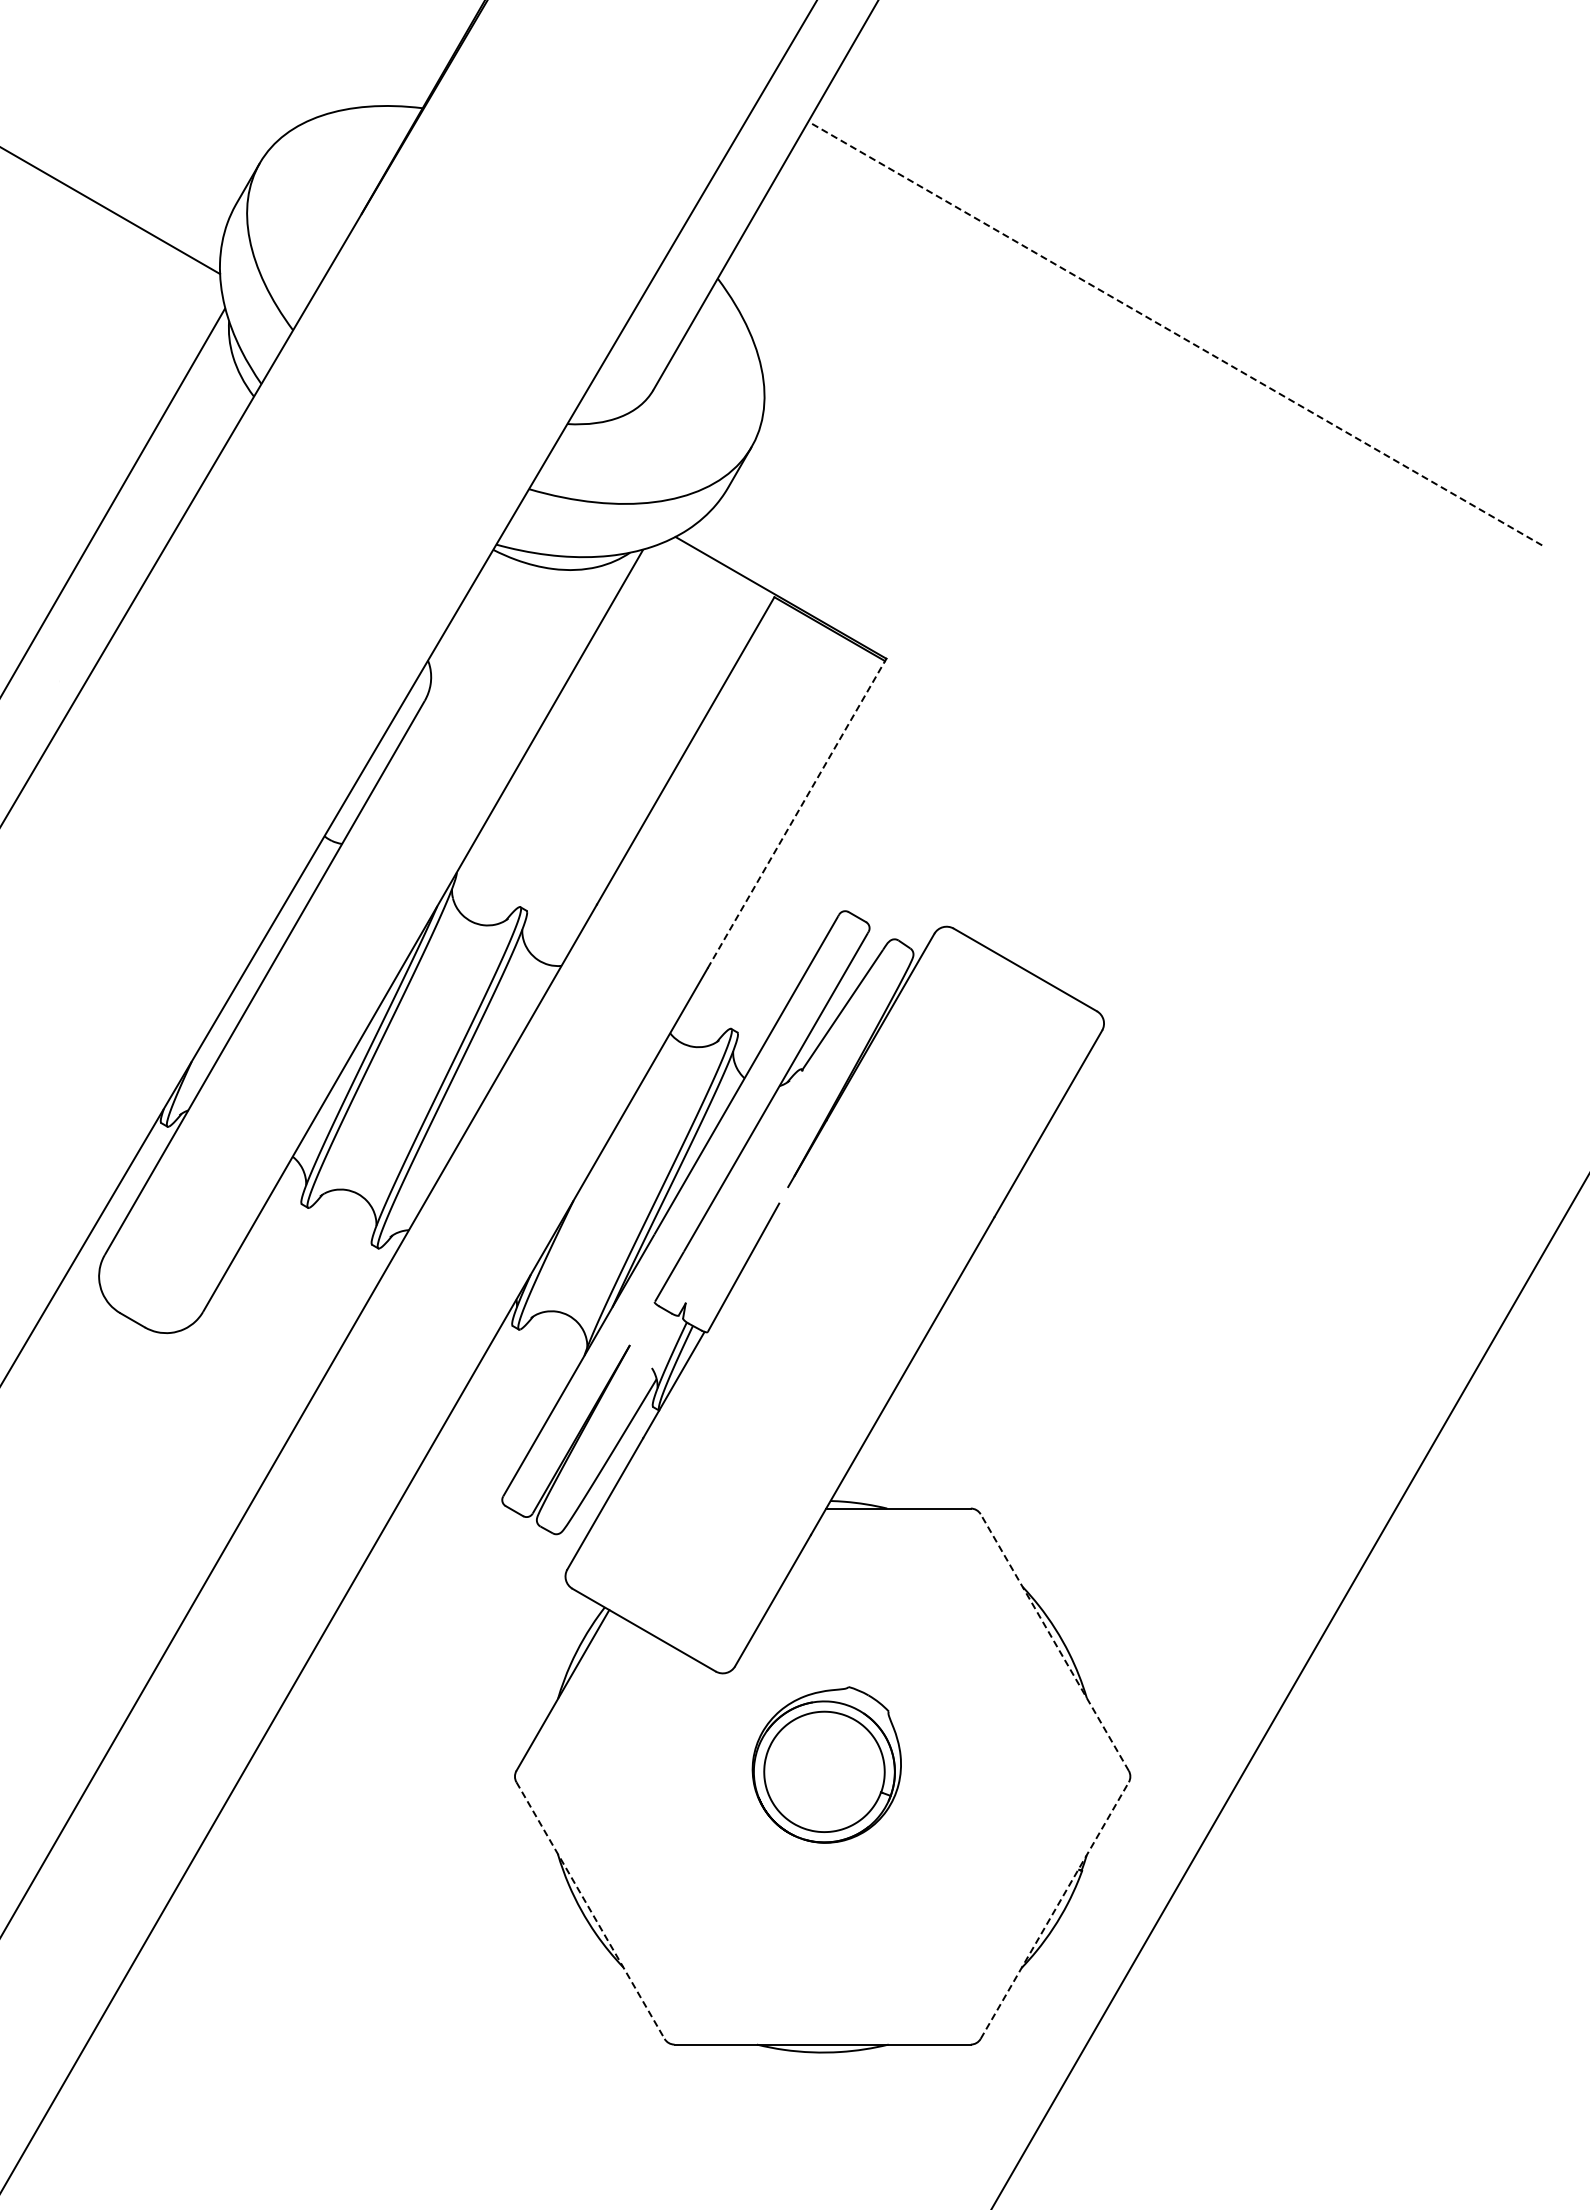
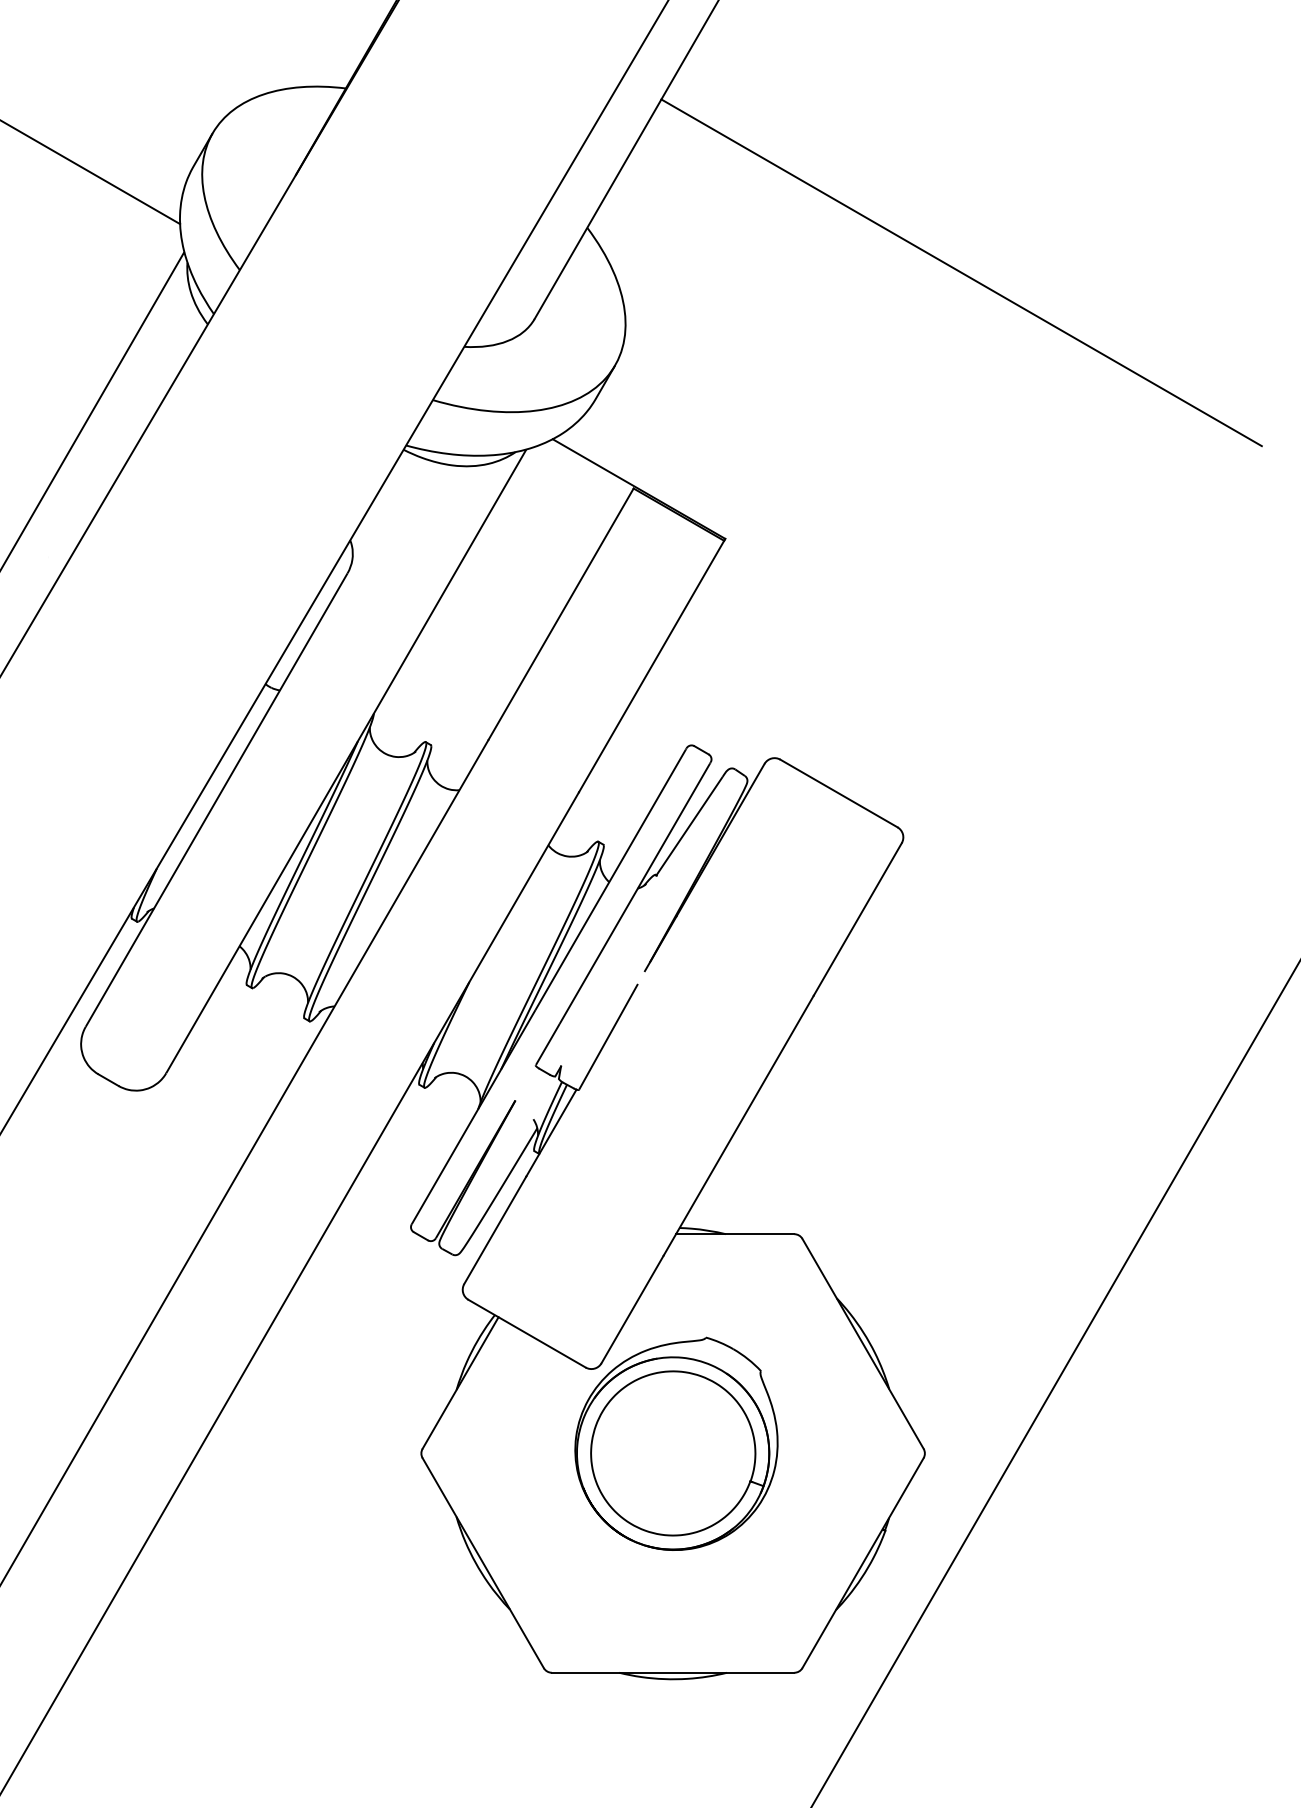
line: (1175, 333) -> (961, 272), dashed -> solid
line: (796, 814) -> (651, 666), dashed -> solid
line: (1054, 1642) -> (862, 1343), dashed -> solid
part: (826, 1764) -> (676, 1443), size x1.67
line: (1055, 1910) -> (863, 1563), dashed -> solid
line: (590, 1911) -> (483, 1563), dashed -> solid

